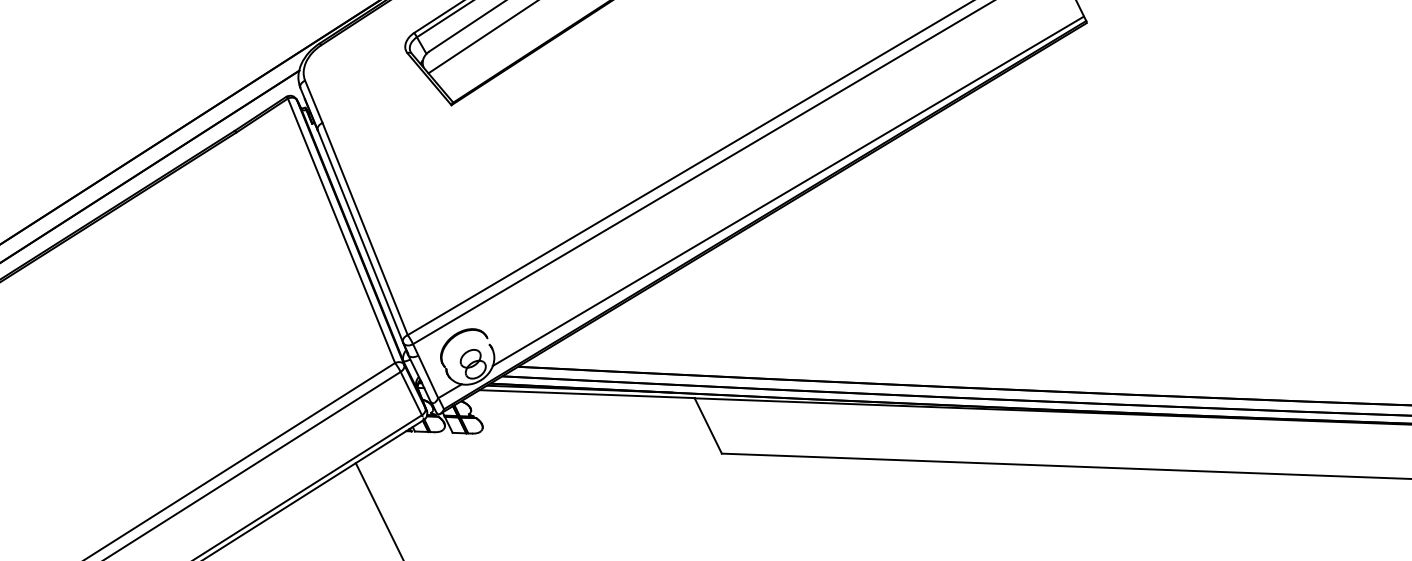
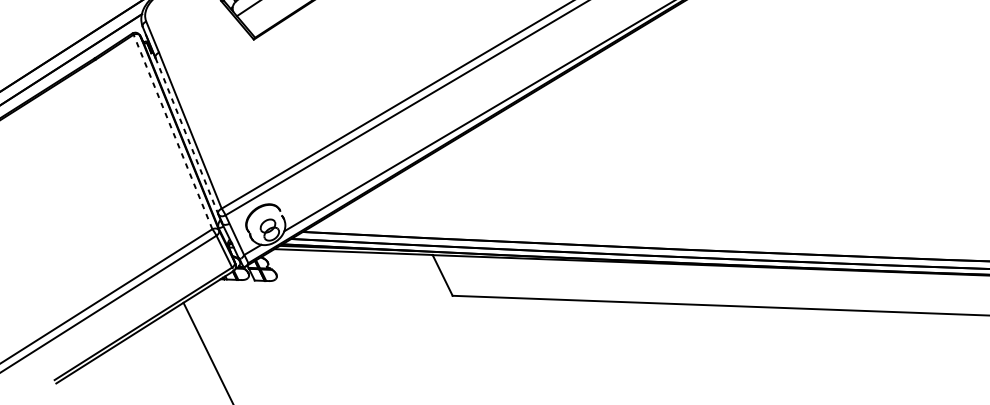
line: (341, 230) -> (172, 131), solid -> dashed
line: (360, 236) -> (186, 136), solid -> dashed

